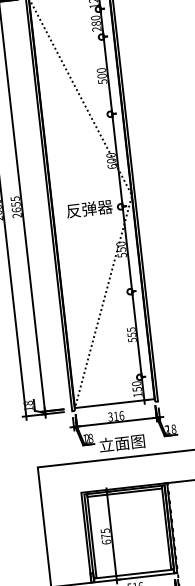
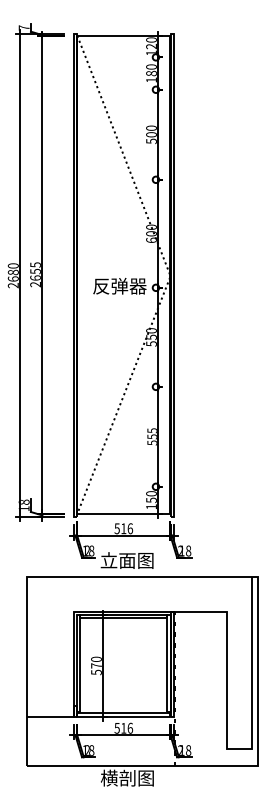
text: (96, 28) -> (151, 79), 280 -> 180
text: (109, 416) -> (116, 527), 316 -> 516
text: (105, 536) -> (96, 665), 675 -> 570

